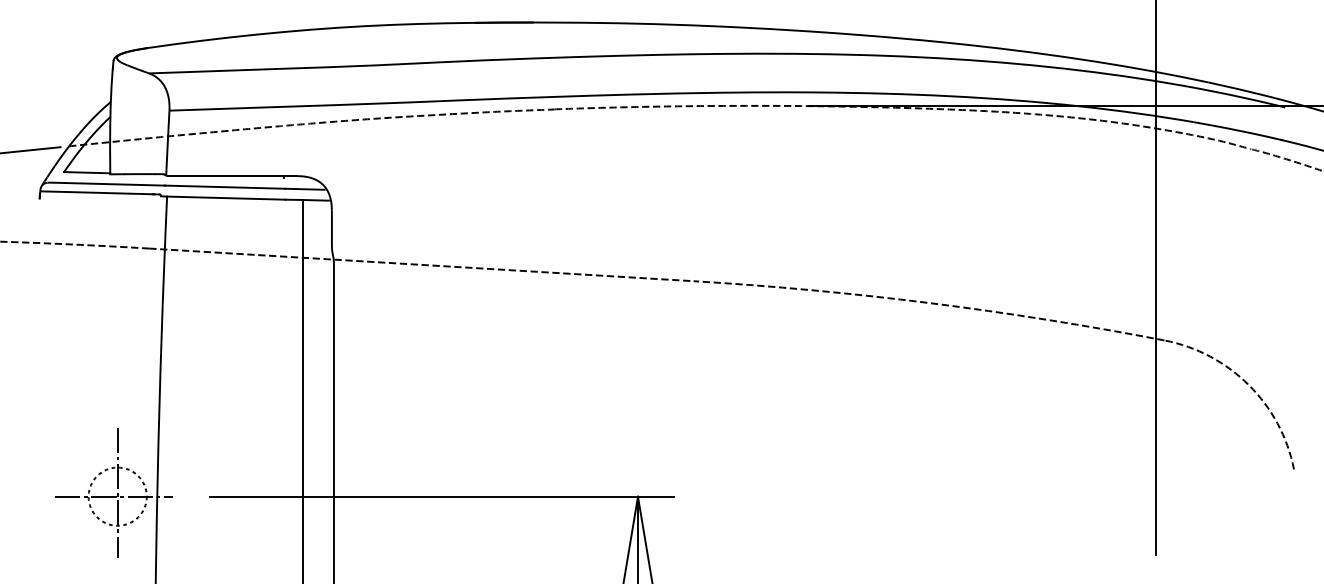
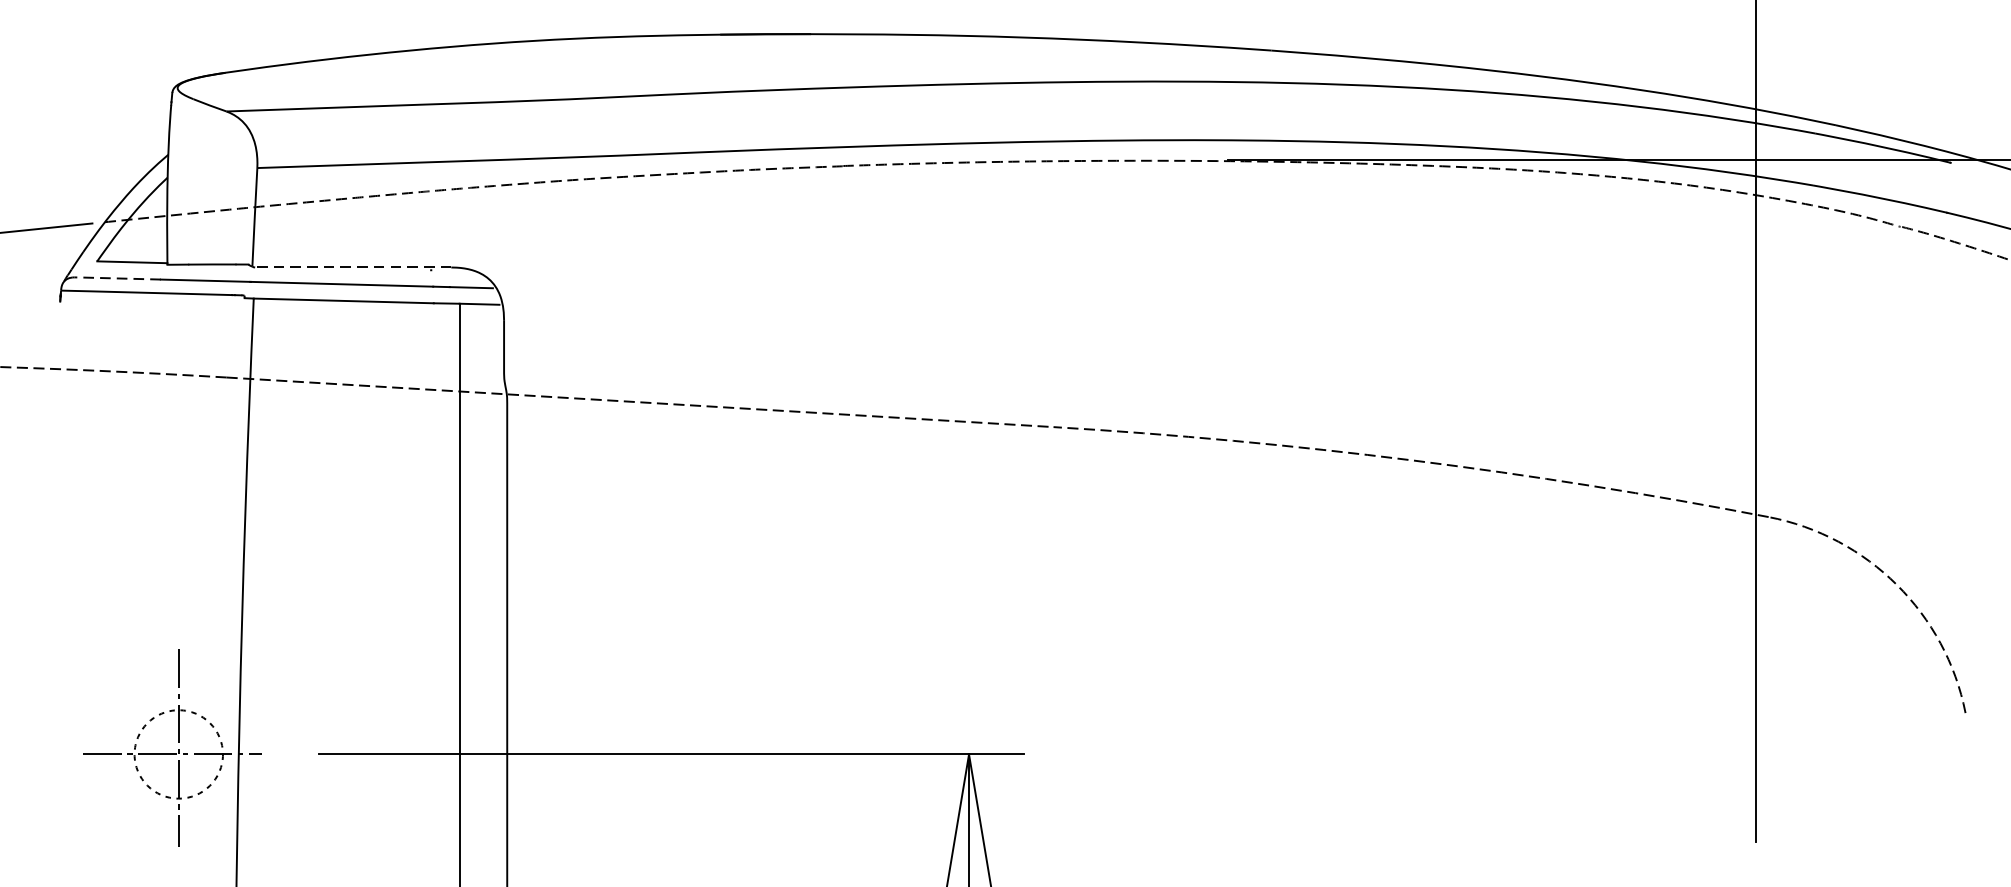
line: (232, 176) -> (353, 268), solid -> dashed
line: (76, 183) -> (116, 278), solid -> dashed

